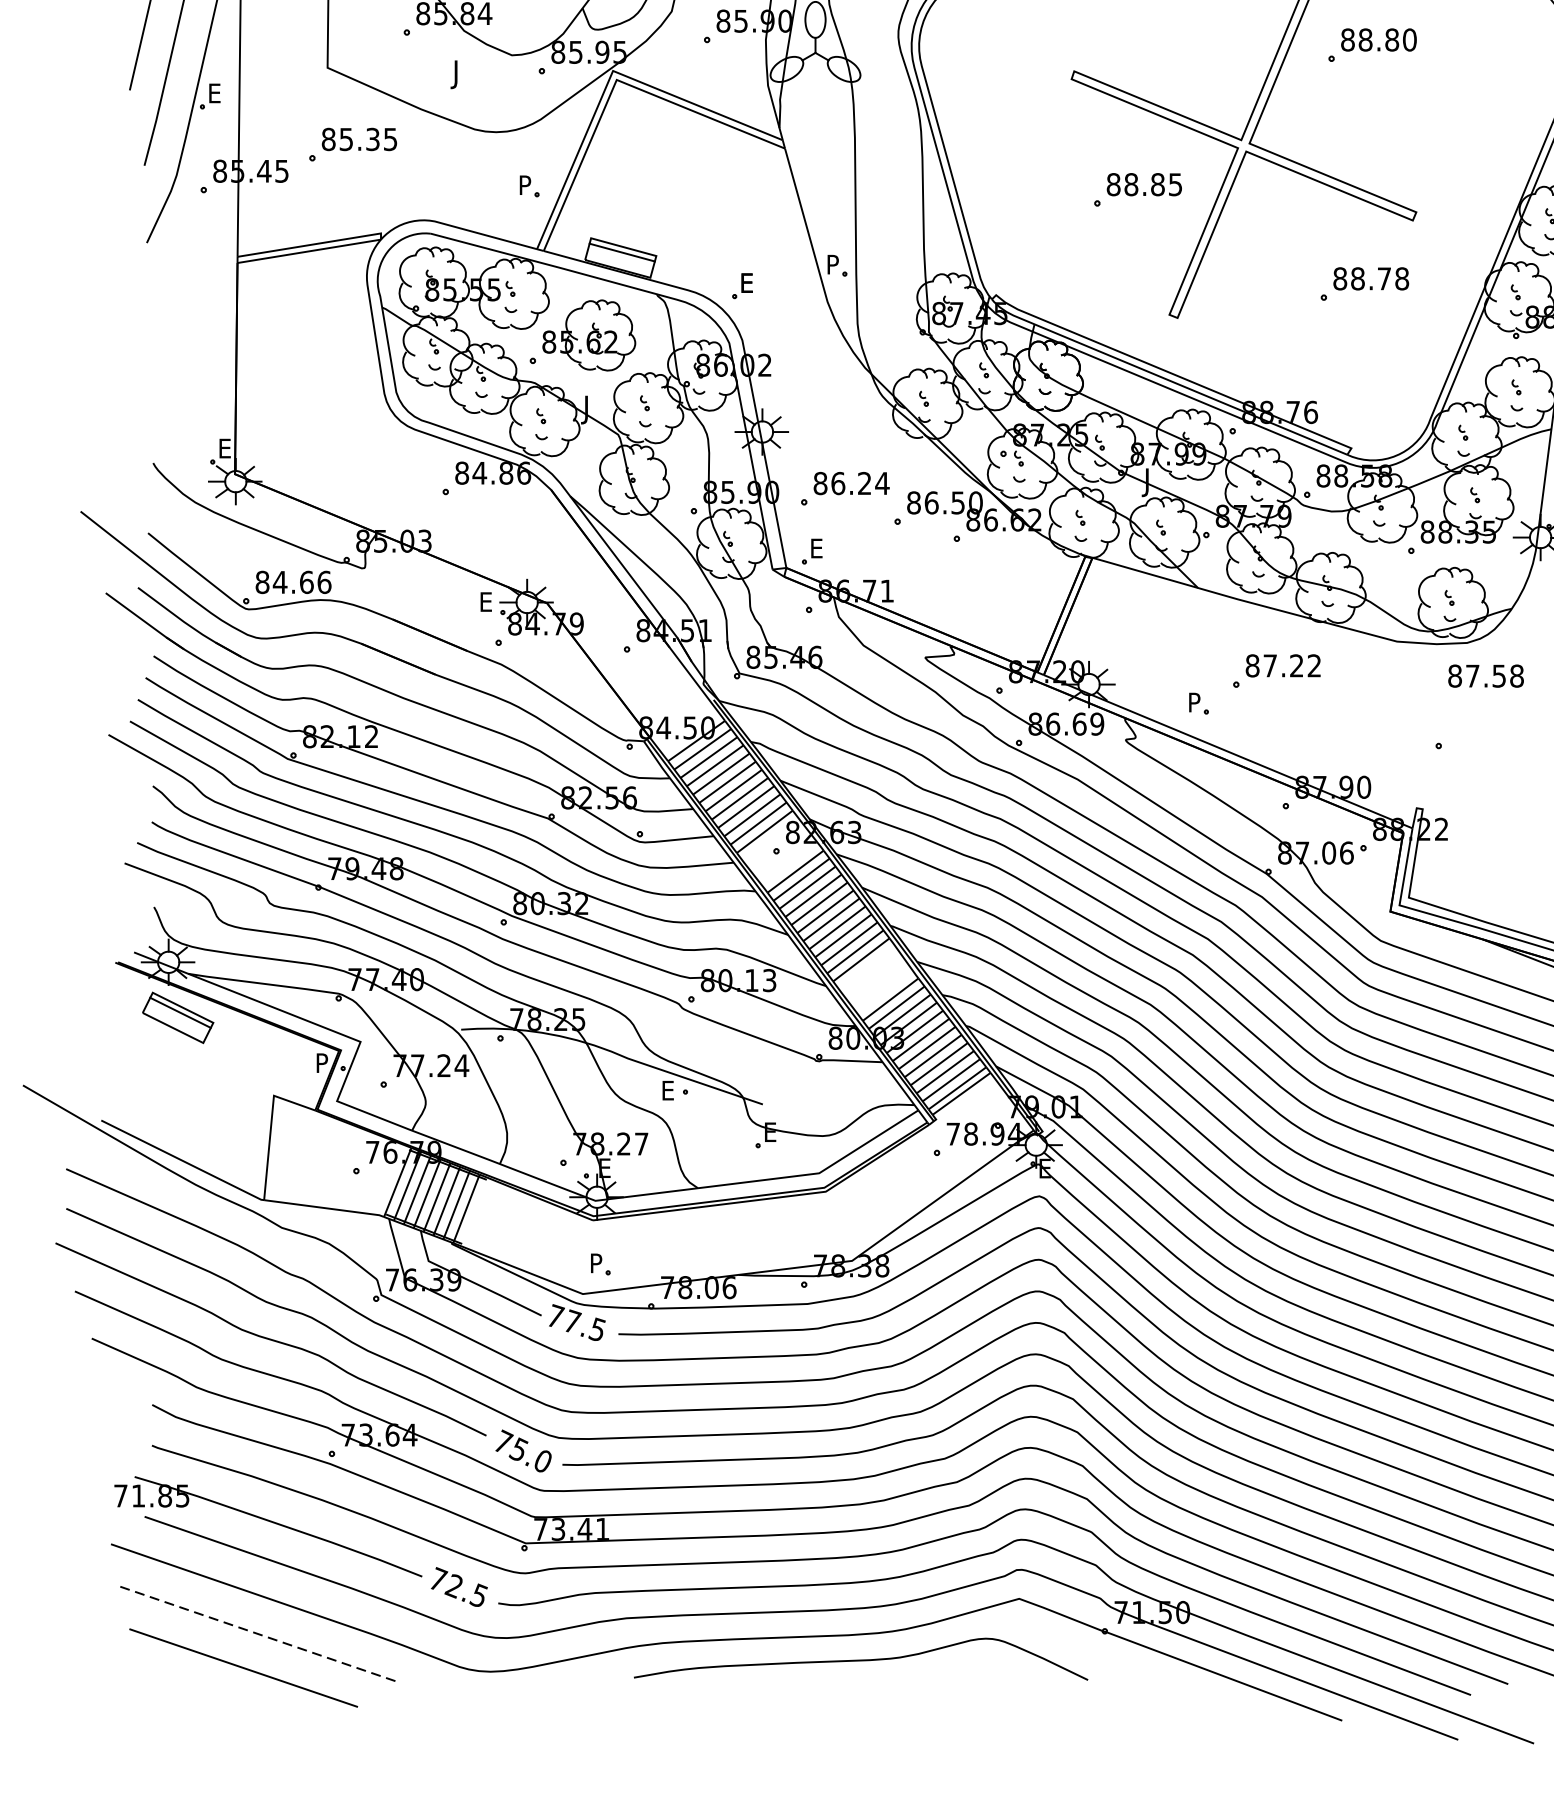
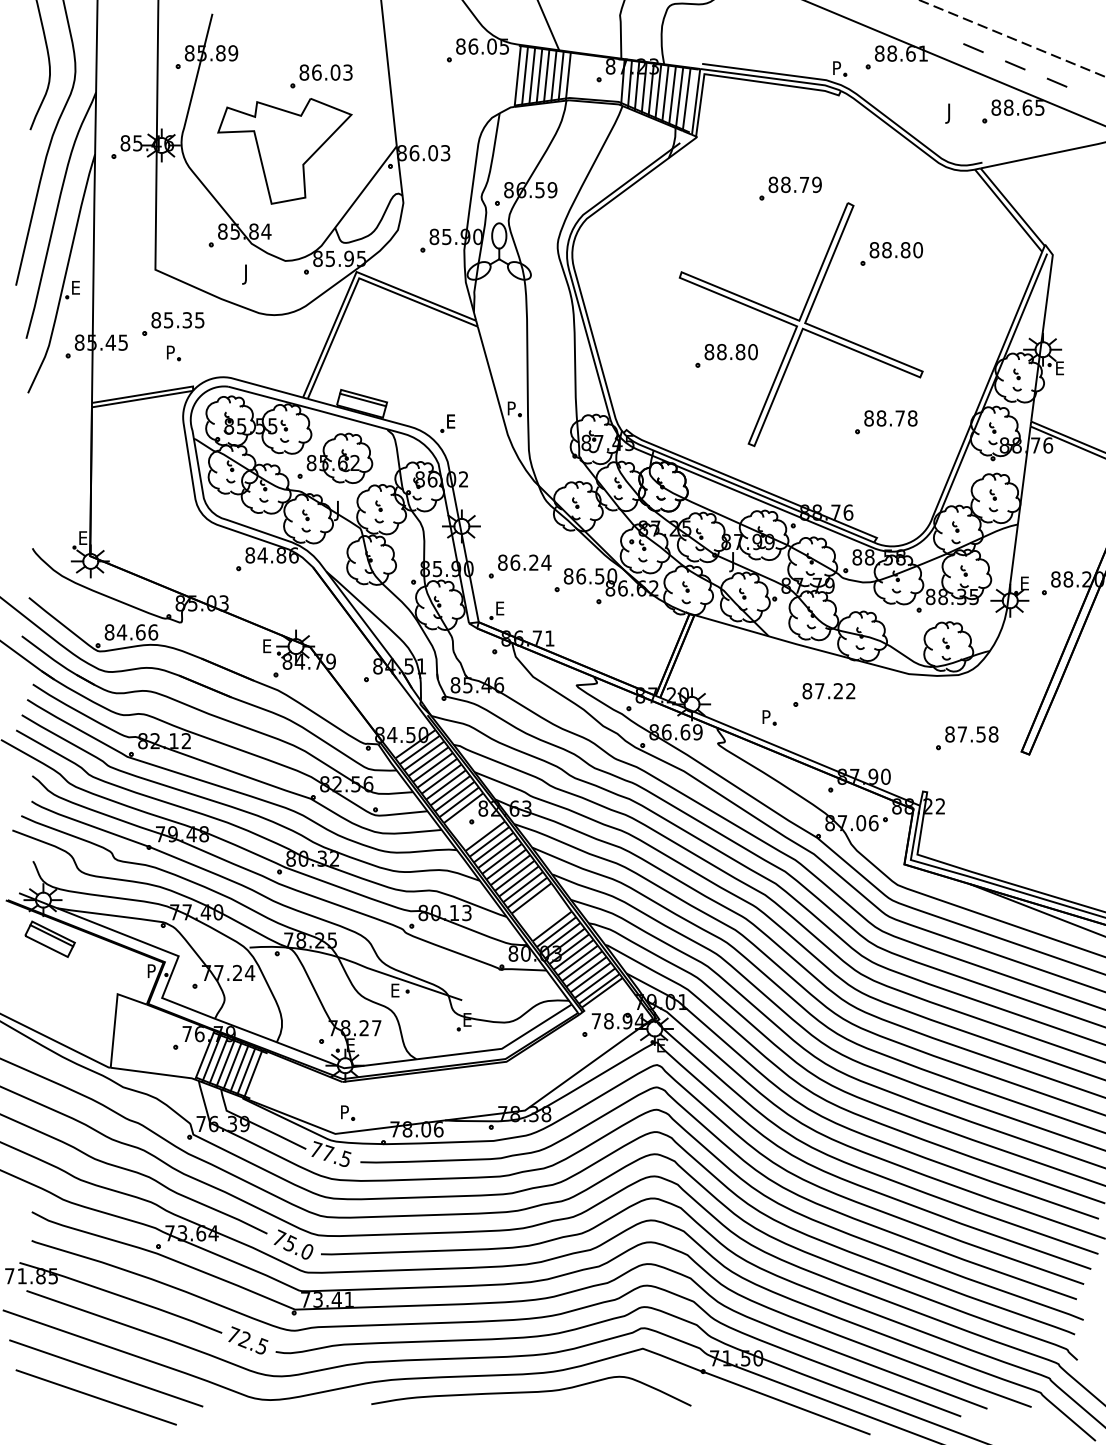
text: (1174, 185) -> (752, 352), 88.85 -> 88.80
part: (529, 186) -> (173, 353), moved
text: (1485, 676) -> (971, 734), moved
line: (258, 1634) -> (106, 1373), dashed -> solid

